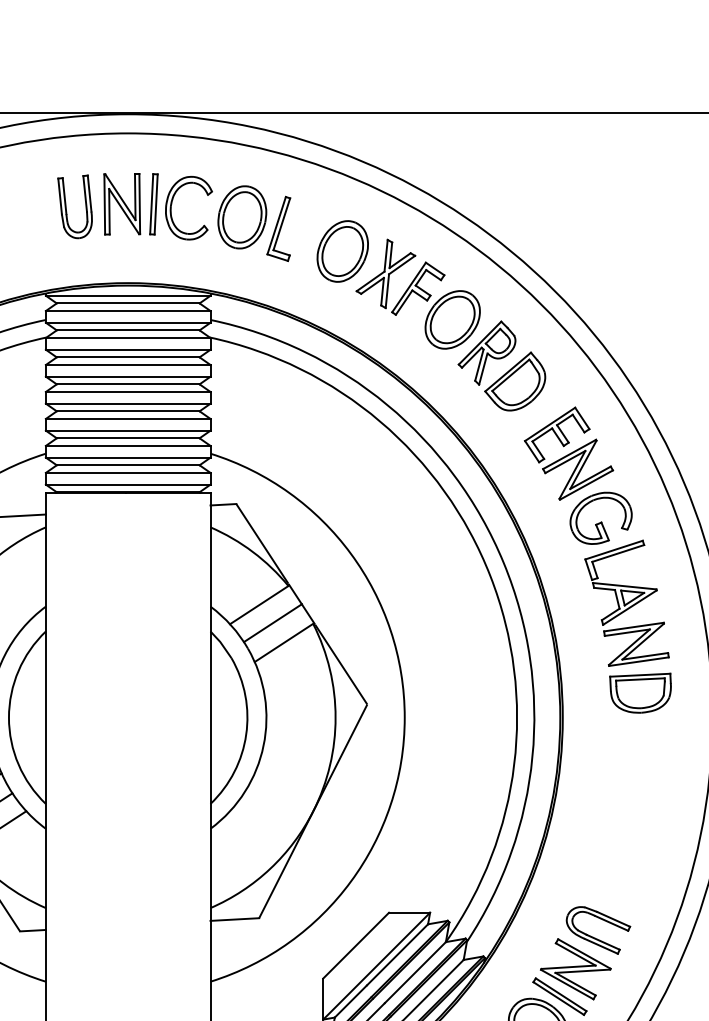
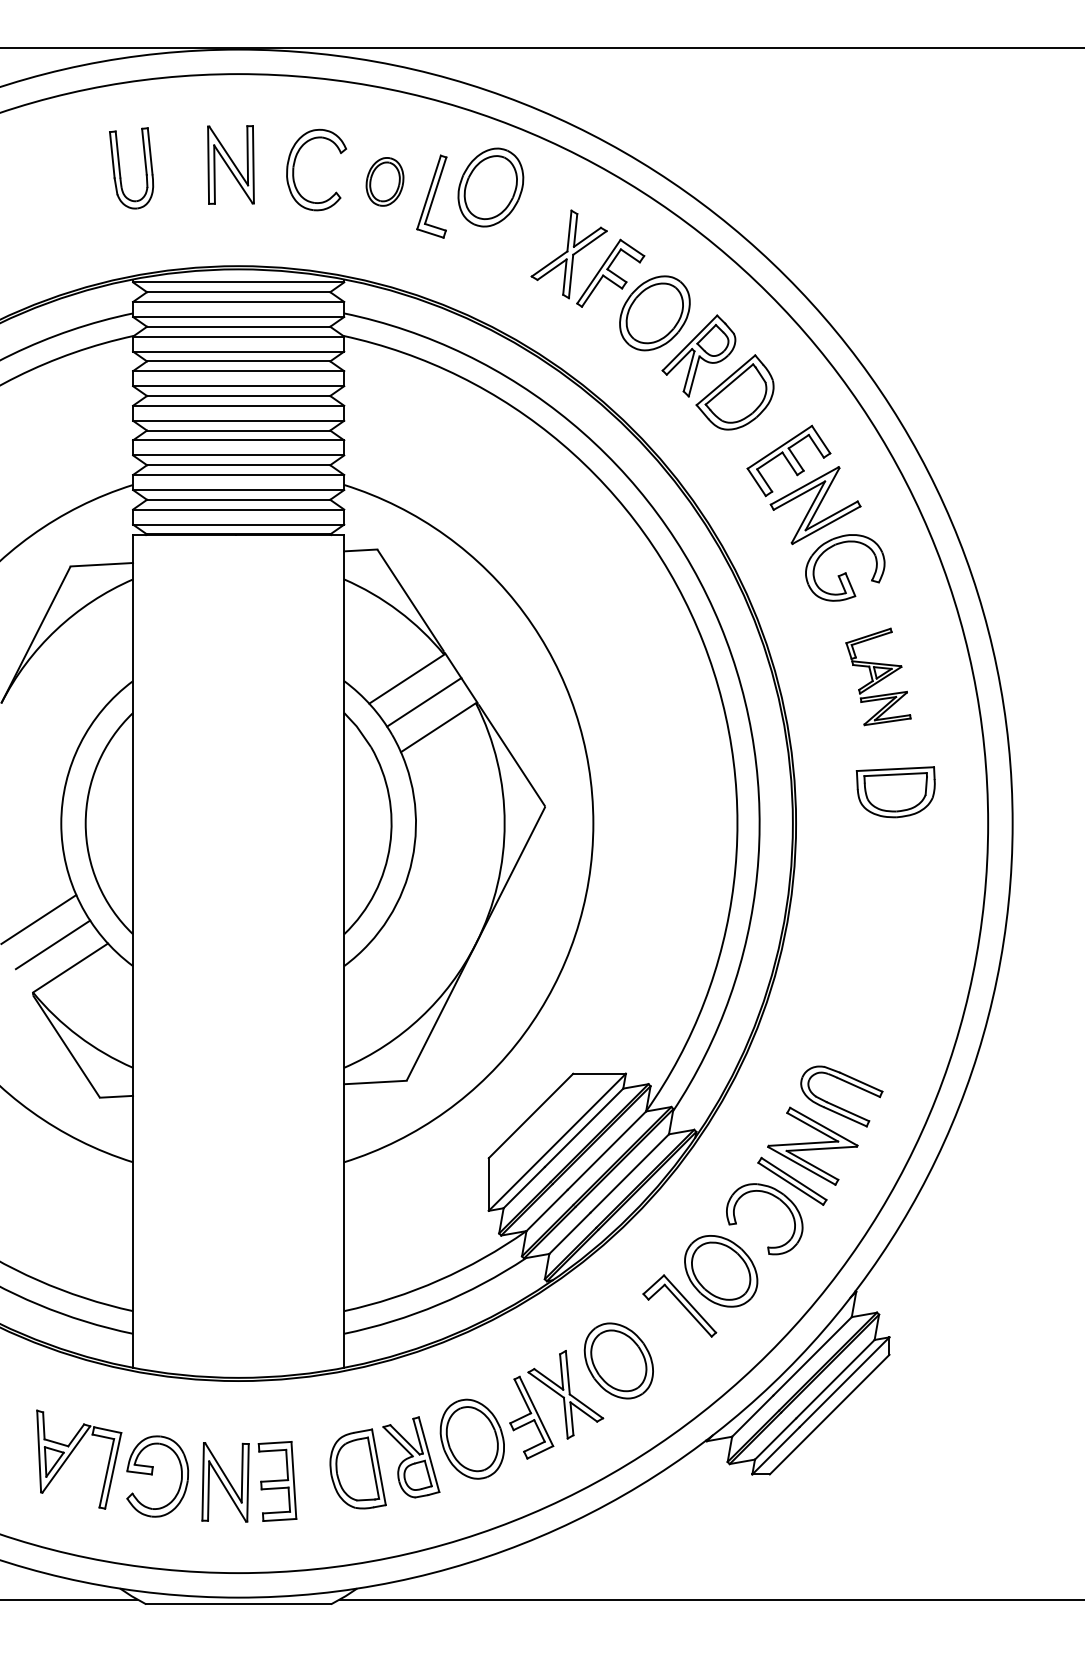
part: (153, 203) -> (271, 164), removed
part: (66, 206) -> (120, 168), moved
part: (241, 217) -> (384, 181), size x0.6
part: (342, 251) -> (490, 187), moved
part: (627, 603) -> (878, 676), size x0.6

